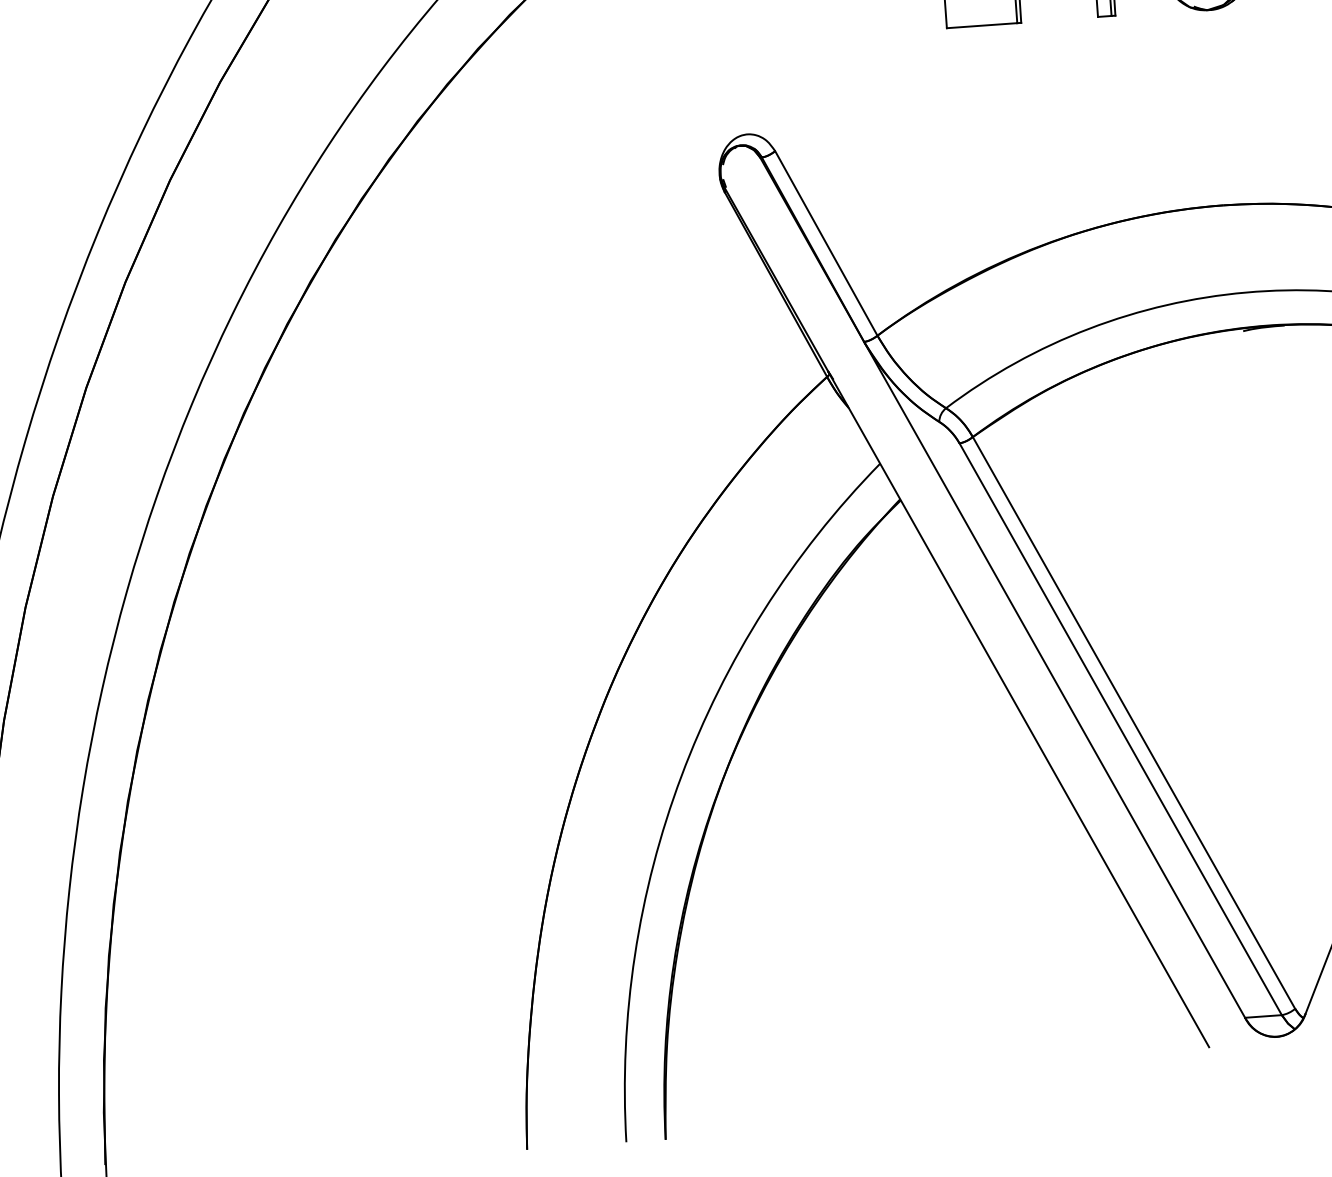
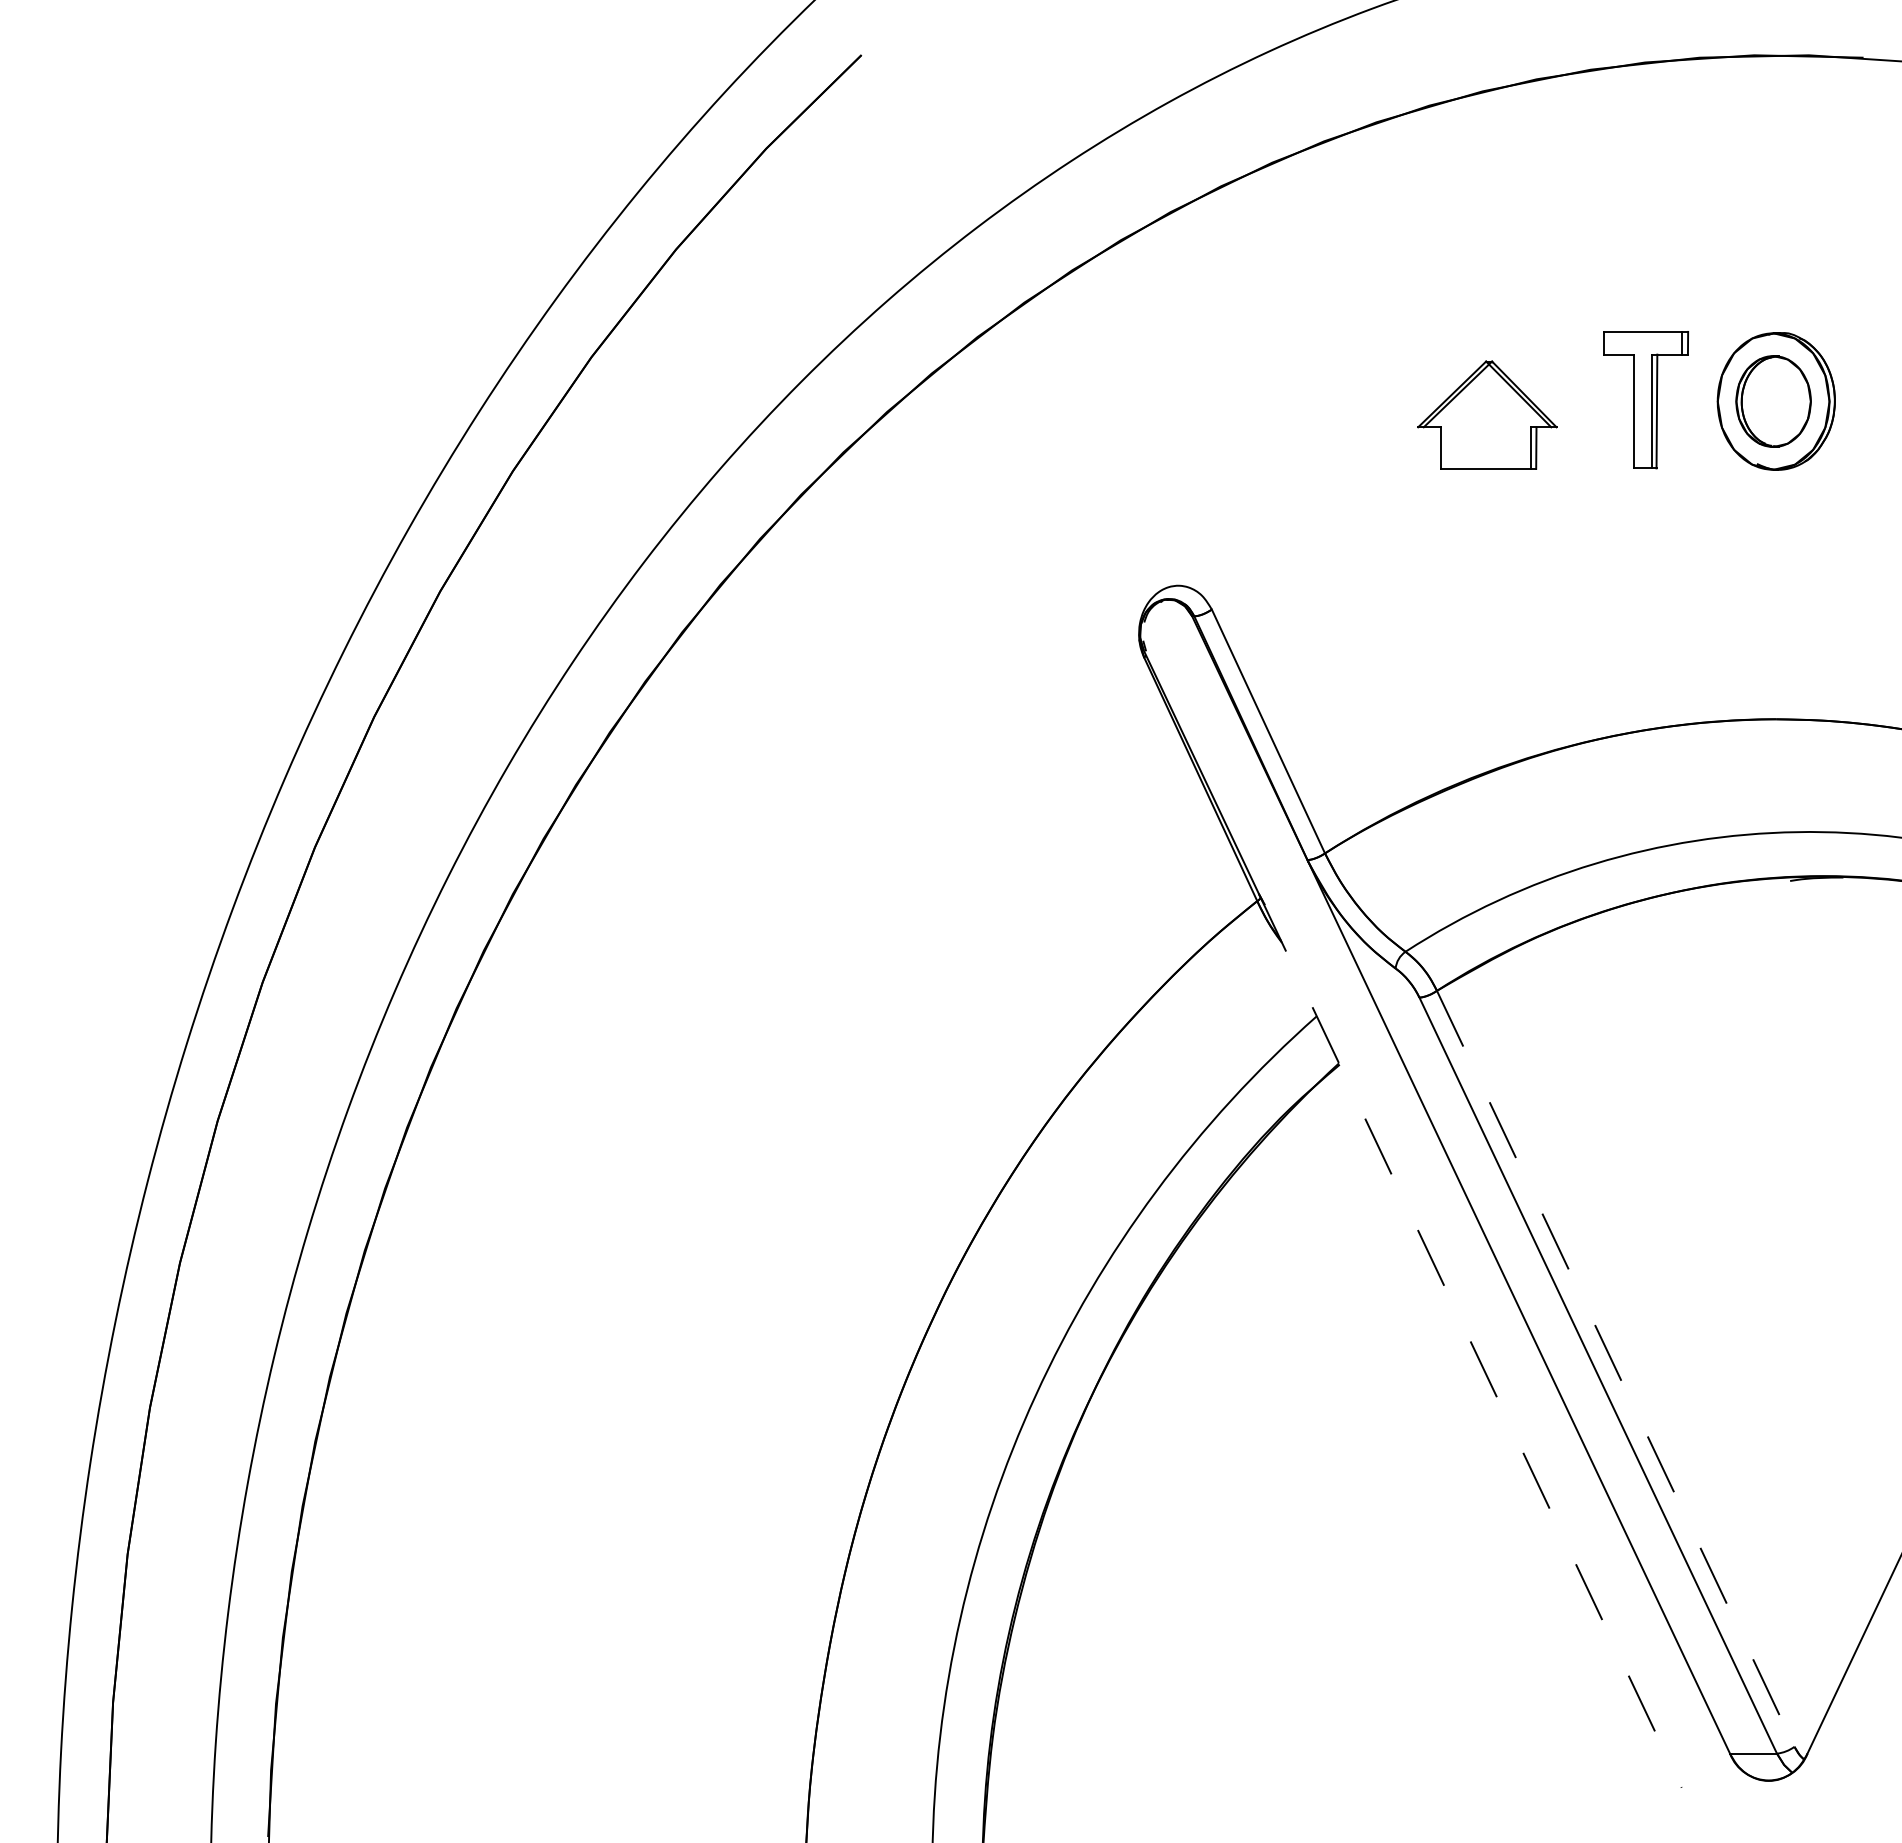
line: (1018, 710) -> (1470, 1342), solid -> dashed
line: (1133, 723) -> (1615, 1369), solid -> dashed

